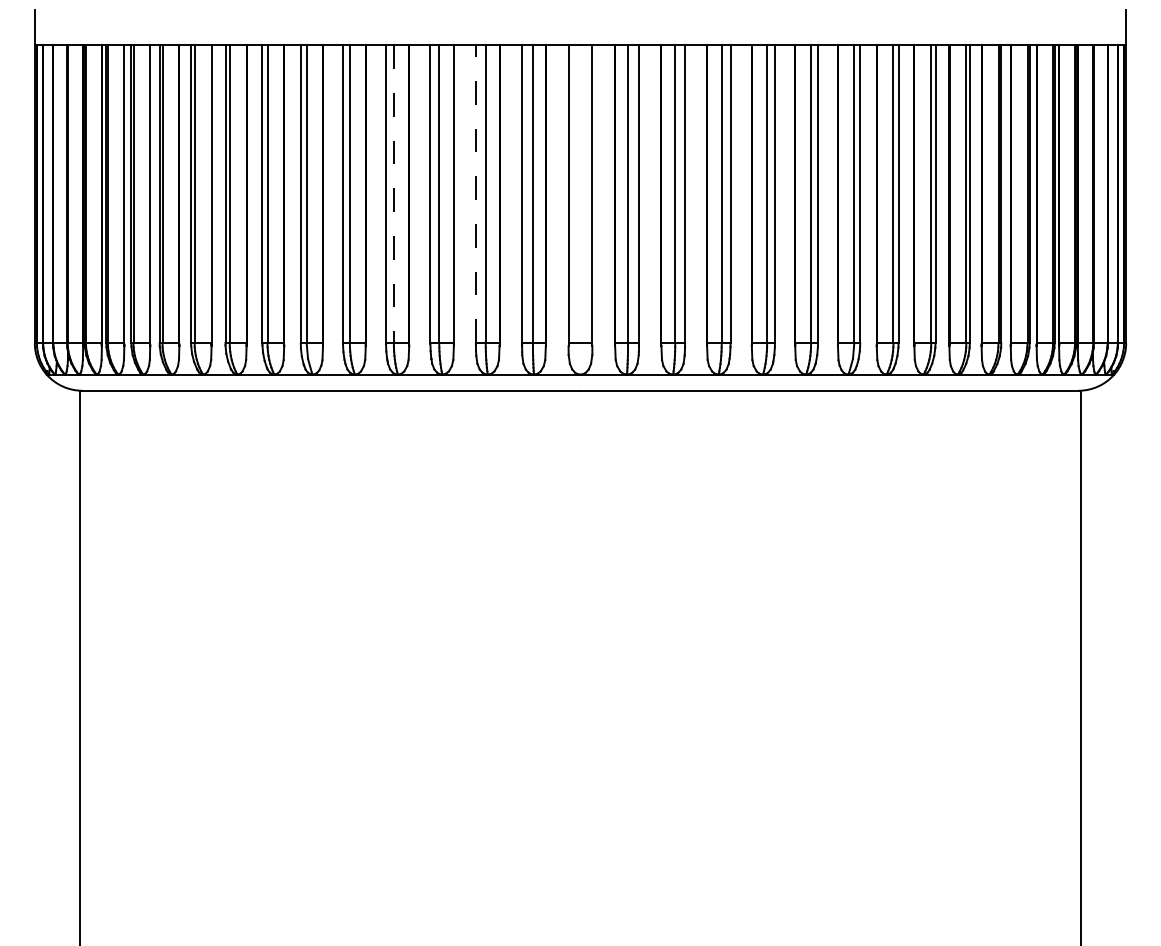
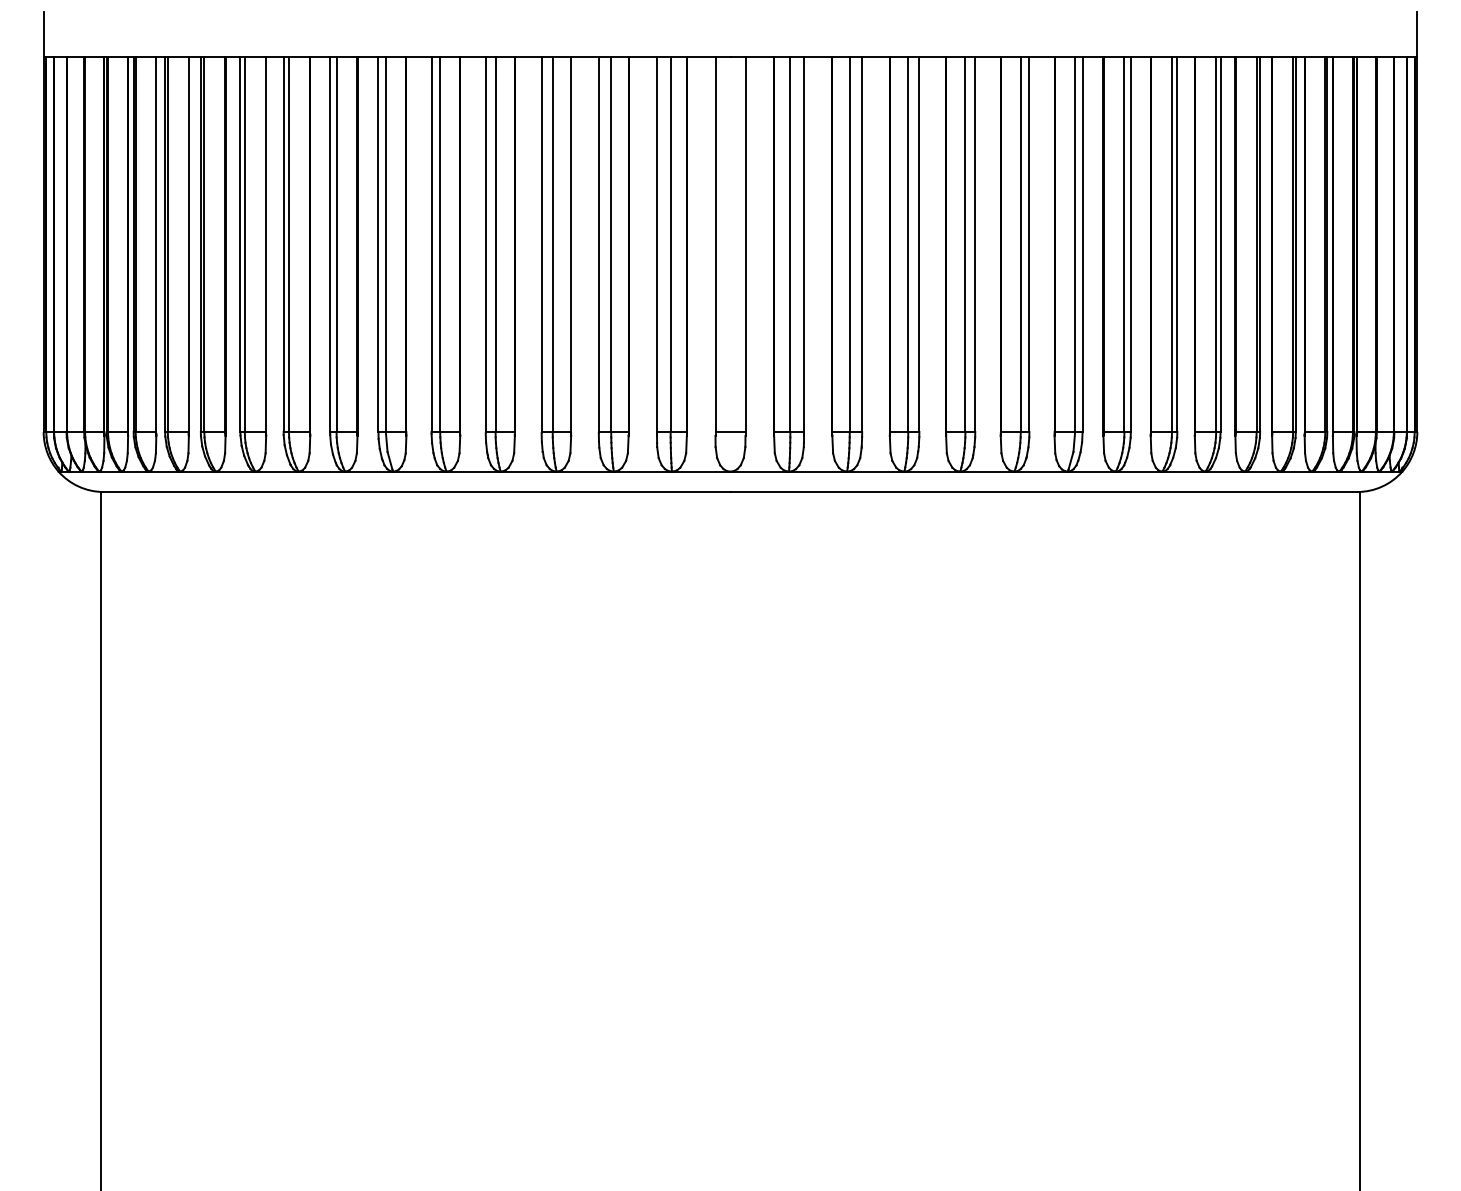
line: (393, 194) -> (495, 244), dashed -> solid
line: (475, 194) -> (598, 244), dashed -> solid

